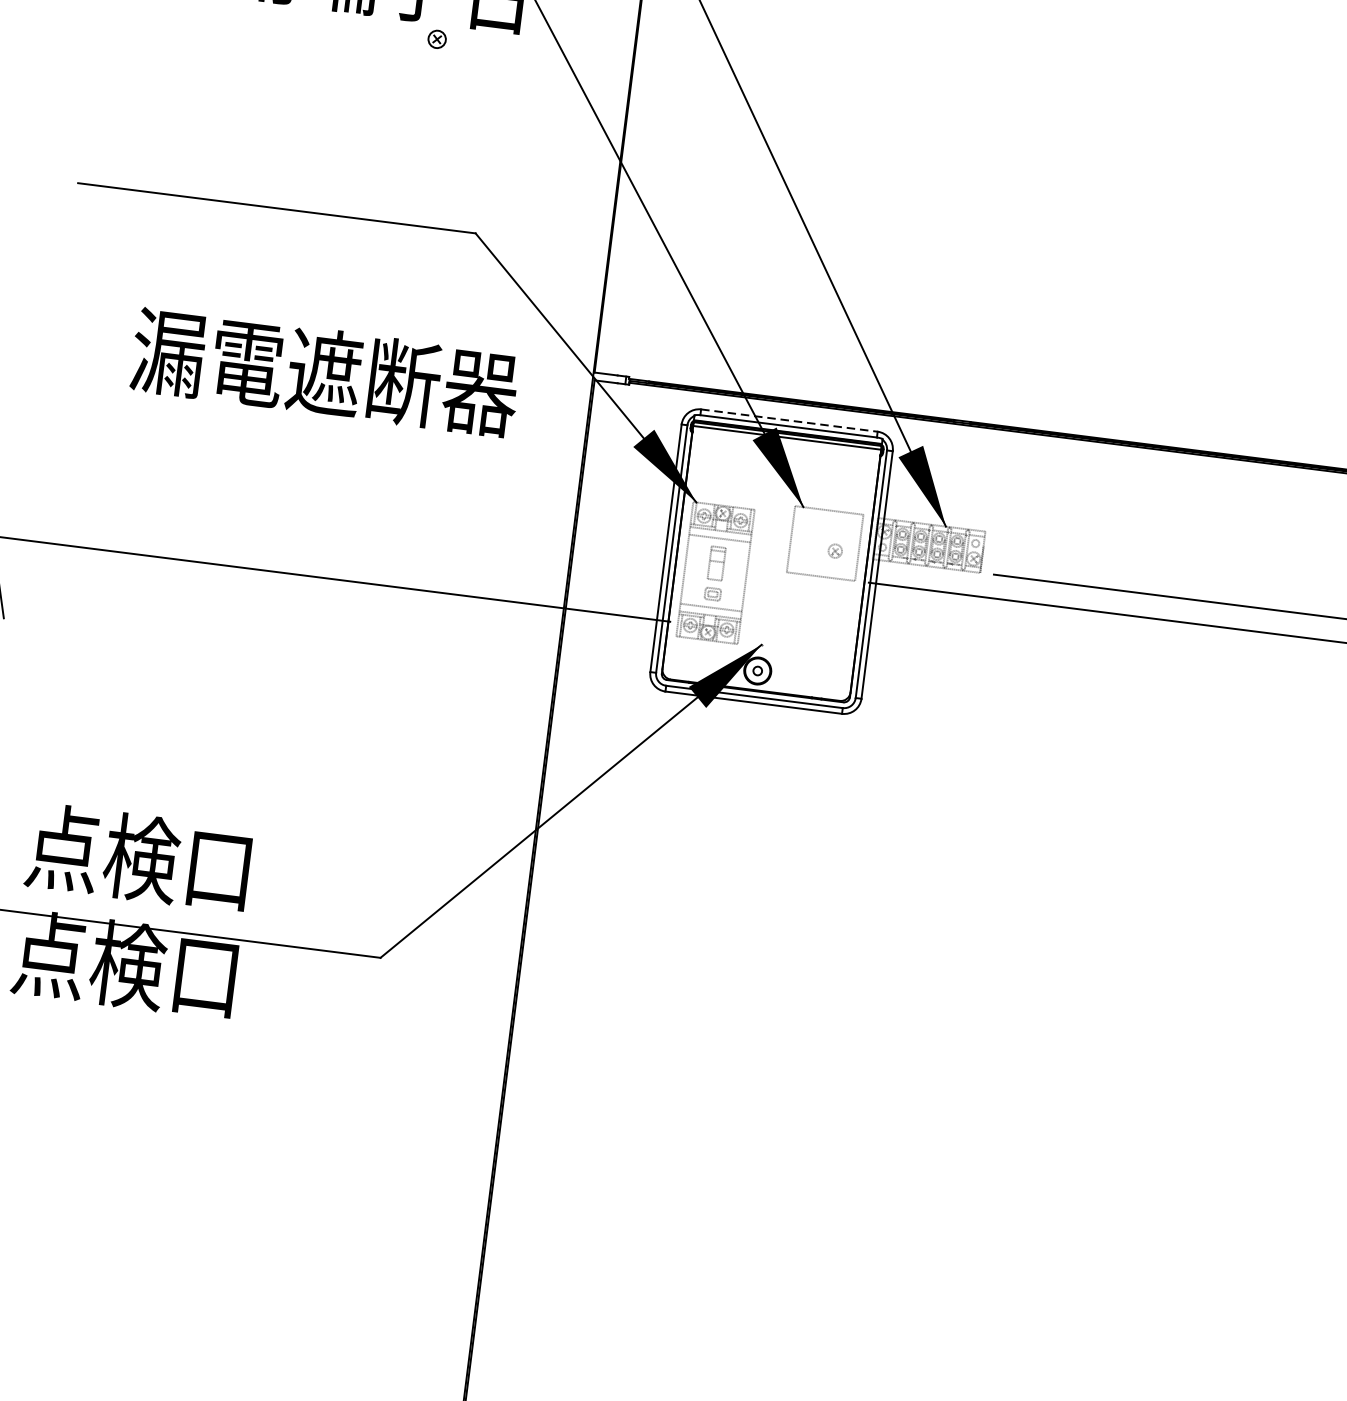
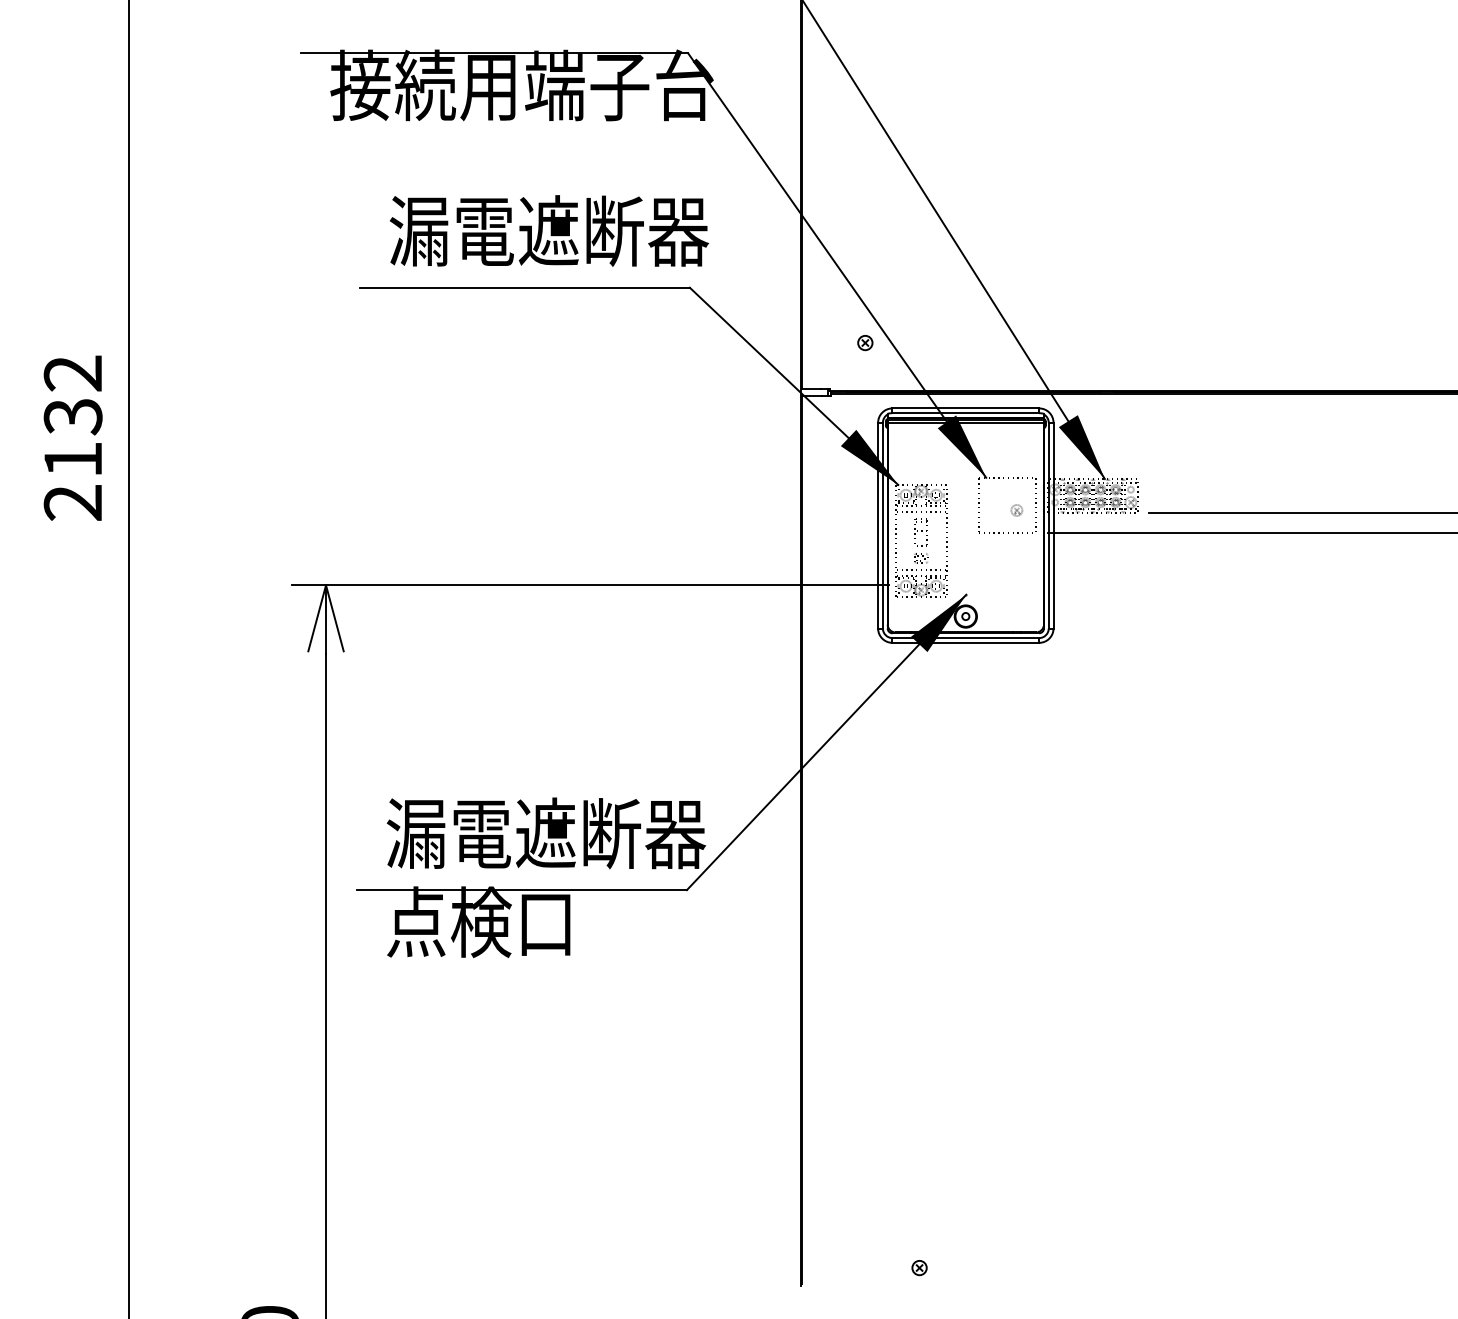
part: (437, 40) -> (865, 343), moved
text: (325, 371) -> (549, 230), moved
line: (790, 420) -> (966, 408), dashed -> solid
text: (220, 868) -> (546, 833), 点検口 -> 漏電遮断器

